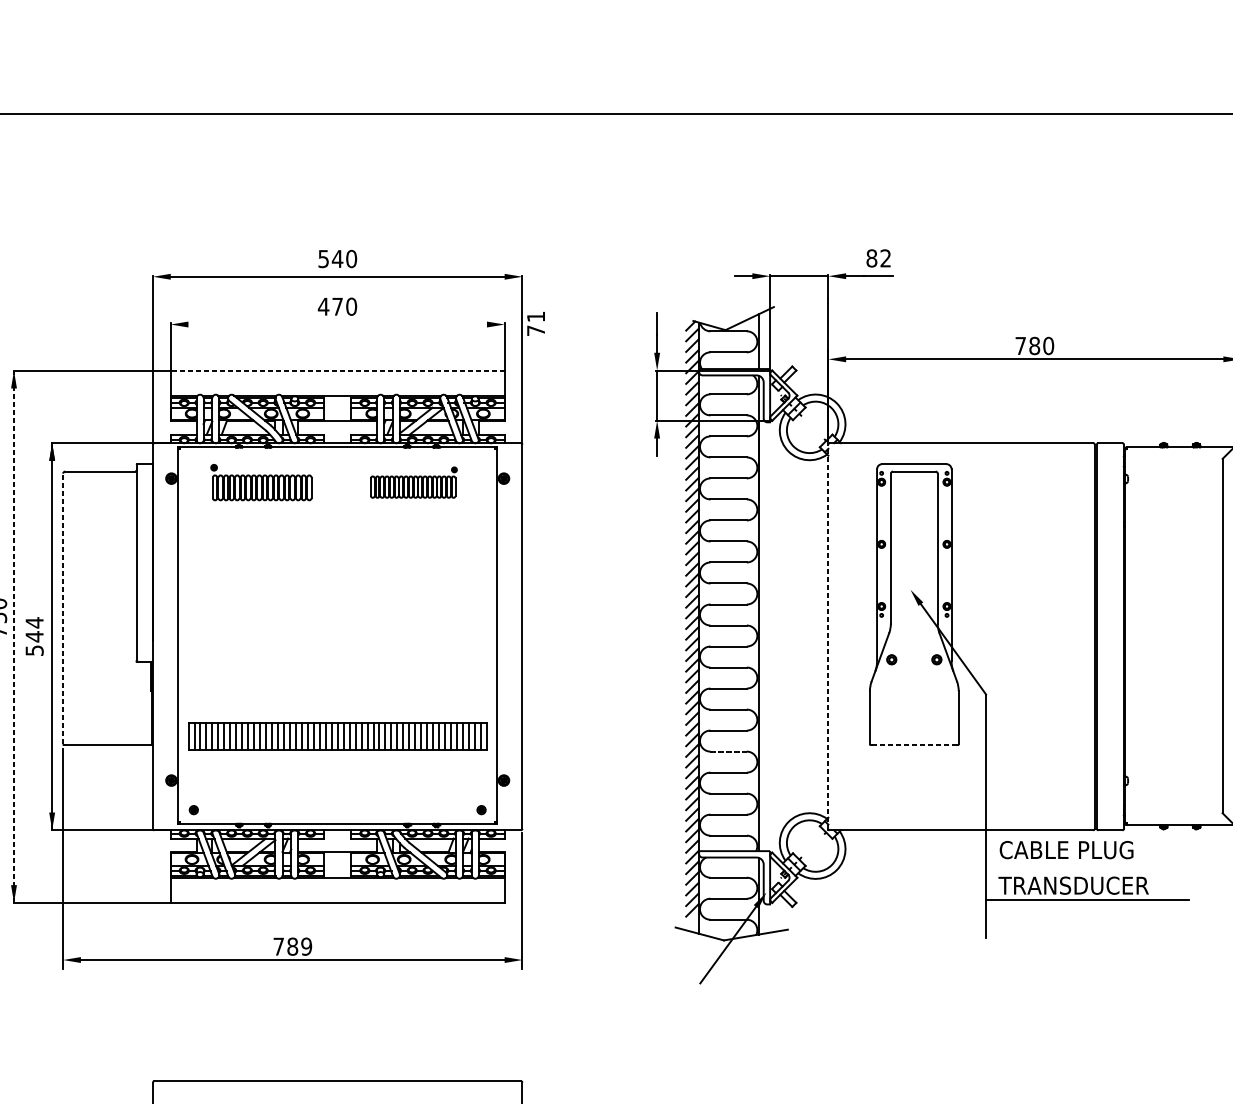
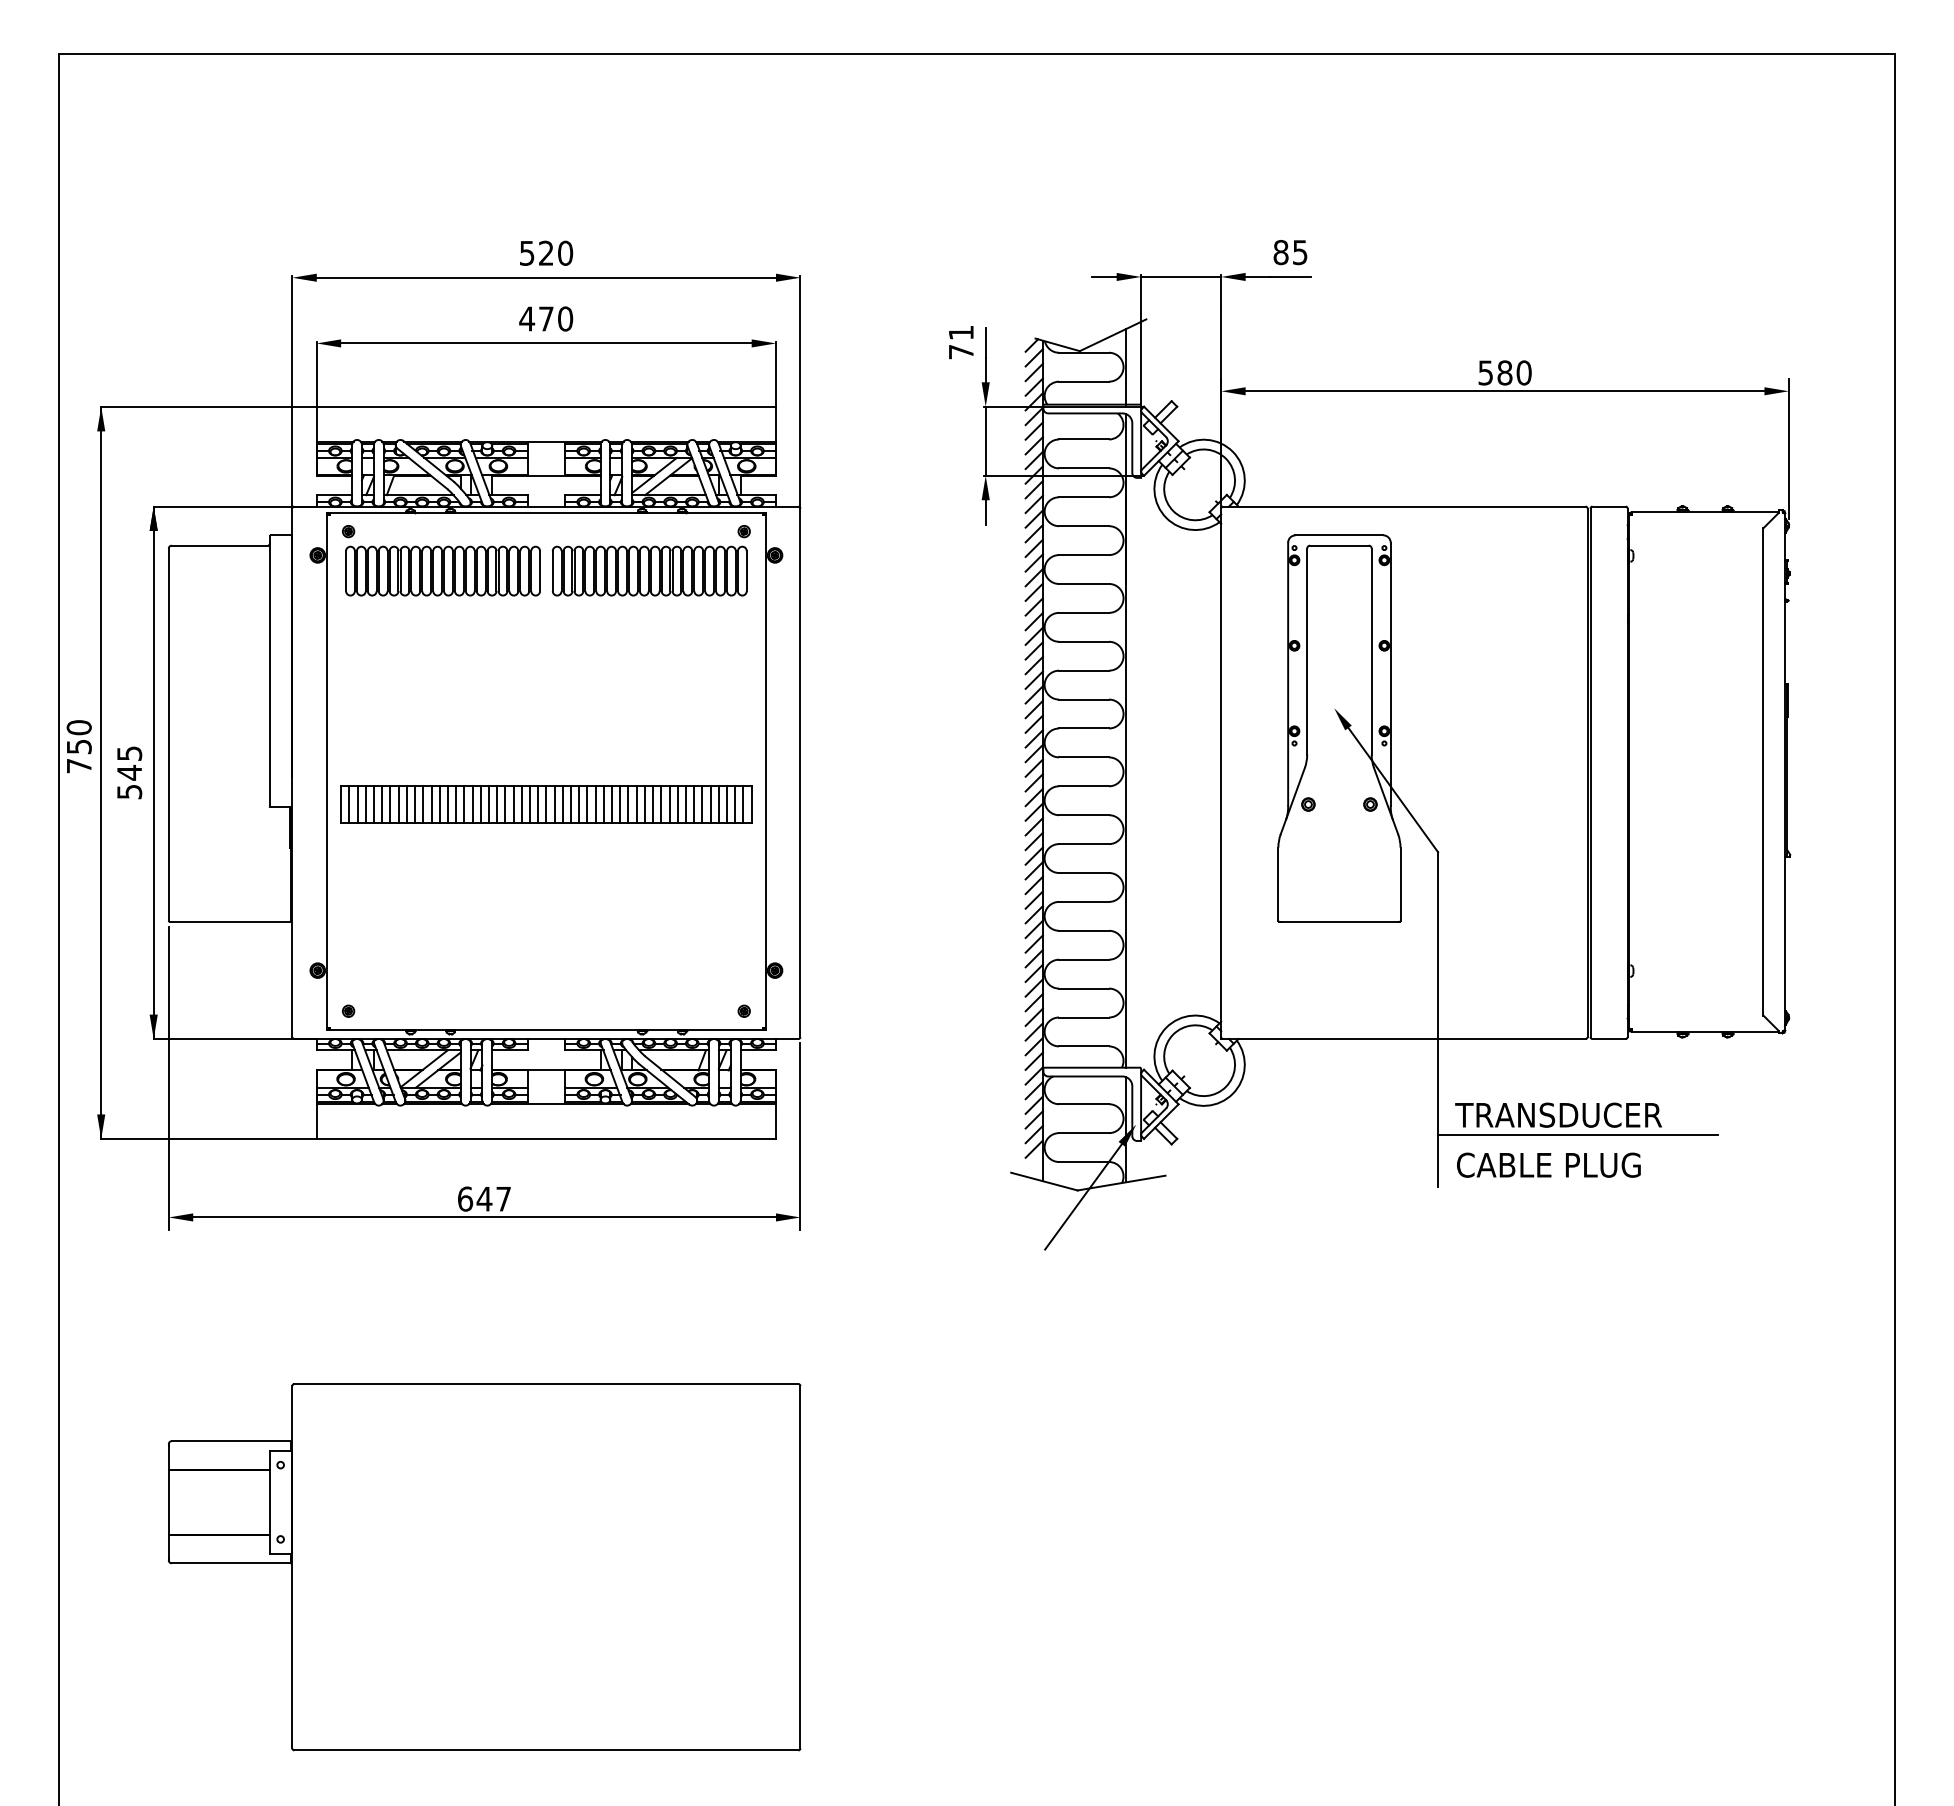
text: (337, 258) -> (546, 252), 540 -> 520
text: (886, 258) -> (1300, 252), 82 -> 85
text: (536, 323) -> (961, 342), moved
line: (337, 324) -> (546, 343), added
text: (1020, 345) -> (1485, 372), 780 -> 580
line: (337, 370) -> (546, 406), dashed -> solid
part: (261, 482) -> (441, 560), size x1.43
part: (413, 482) -> (650, 560), size x1.67
line: (62, 608) -> (168, 734), dashed -> solid
text: (34, 622) -> (129, 753), 544 -> 545
line: (14, 636) -> (101, 772), dashed -> solid
line: (828, 637) -> (1221, 773), dashed -> solid
part: (337, 736) -> (546, 804), moved
line: (913, 744) -> (1338, 921), dashed -> solid
line: (728, 751) -> (1084, 930), dashed -> solid
text: (1066, 849) -> (1548, 1164), moved
text: (292, 946) -> (484, 1198), 789 -> 647

